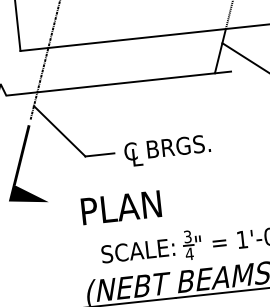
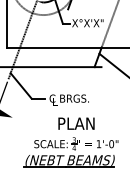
text: (121, 207) -> (76, 123), moved

